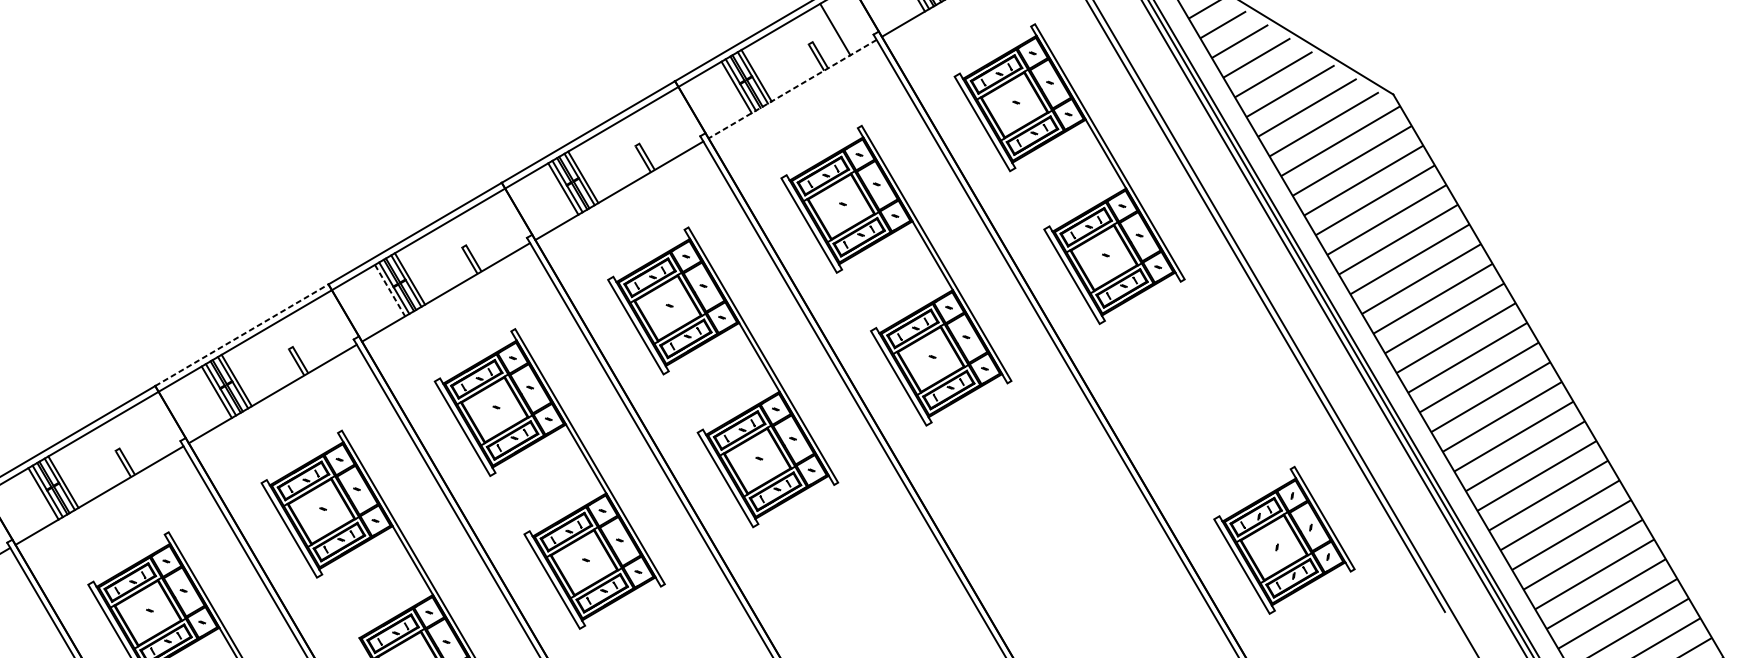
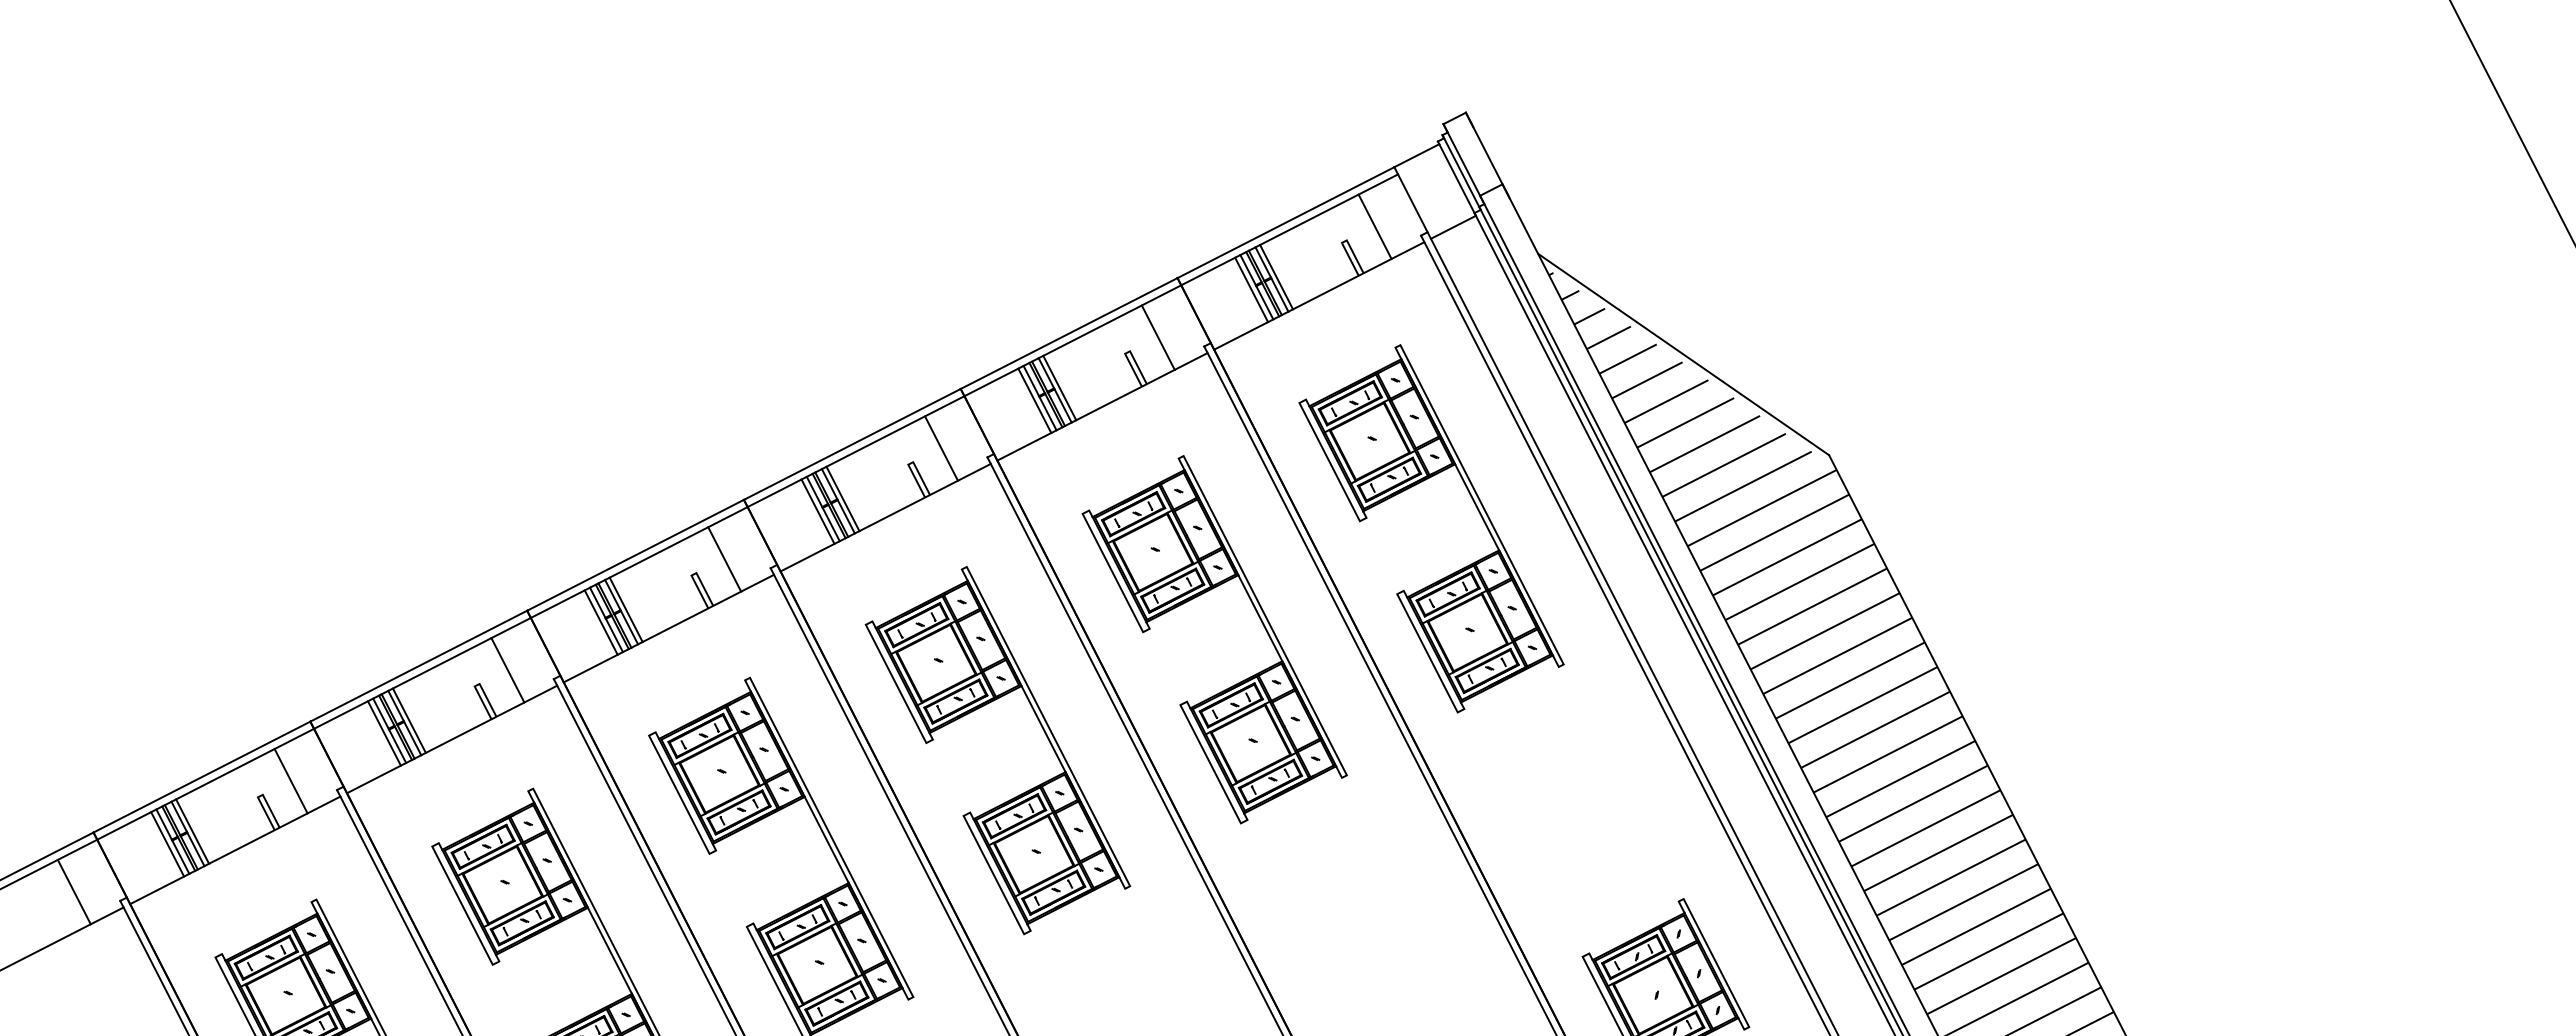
line: (792, 89) -> (1102, 407), dashed -> solid
line: (662, 131) -> (941, 448), added
line: (488, 232) -> (724, 559), added
line: (390, 291) -> (601, 623), dashed -> solid
line: (315, 334) -> (507, 670), added
line: (241, 335) -> (418, 666), dashed -> solid
line: (141, 436) -> (290, 781), added

